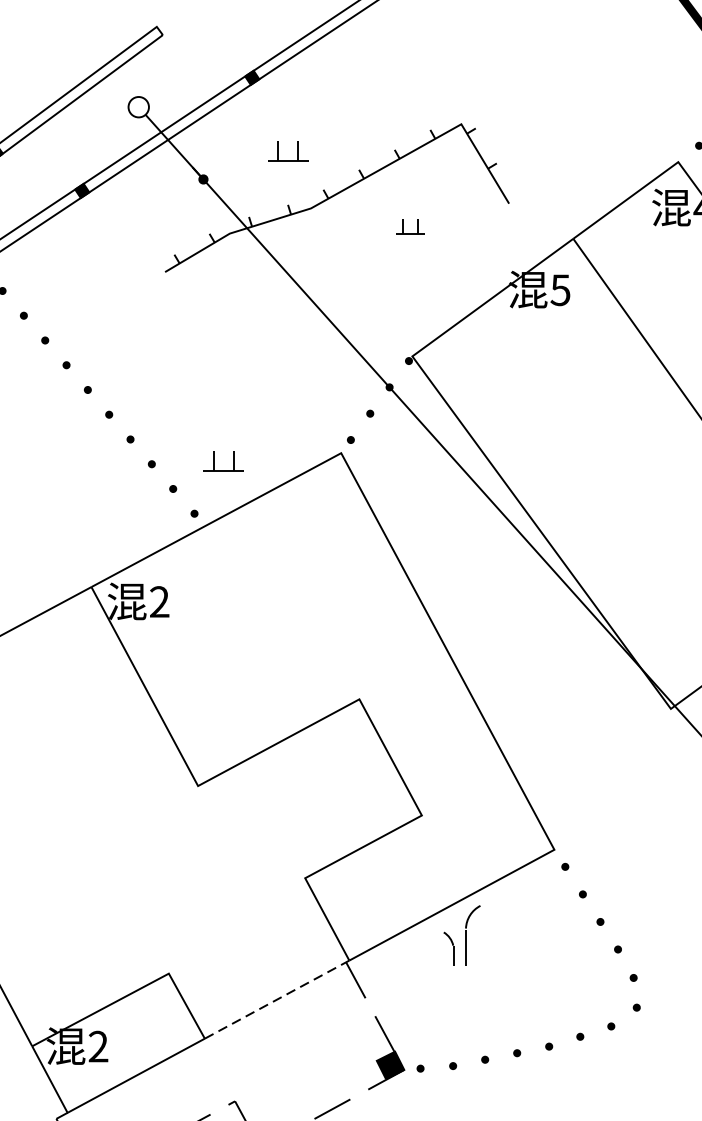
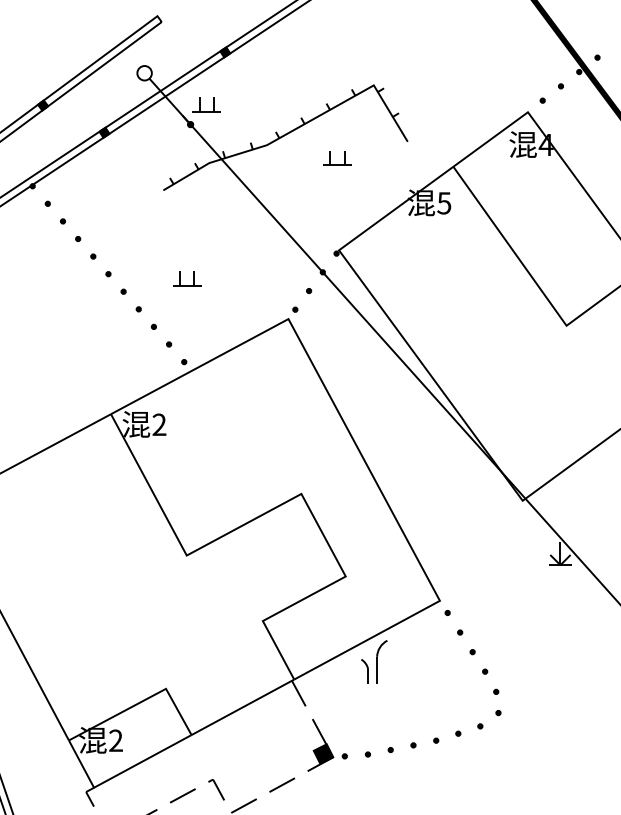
part: (287, 151) -> (206, 104), moved
part: (410, 227) -> (337, 158), size x1.43
part: (224, 460) -> (187, 278), moved
line: (277, 999) -> (243, 707), dashed -> solid

